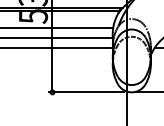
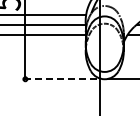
line: (86, 92) -> (59, 79), solid -> dashed

